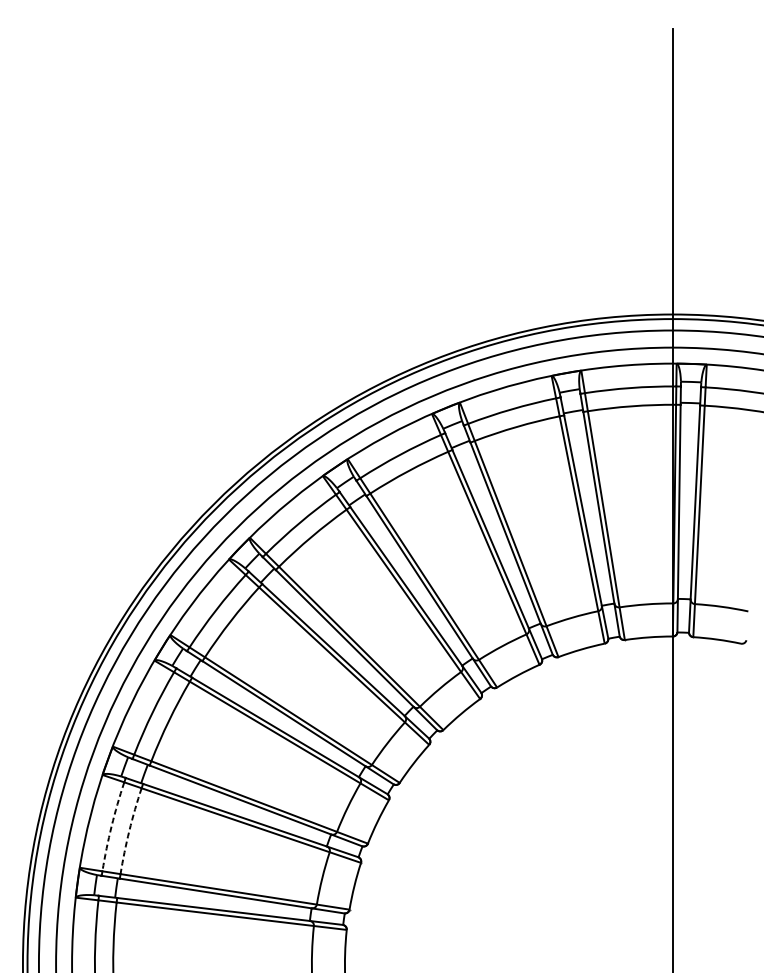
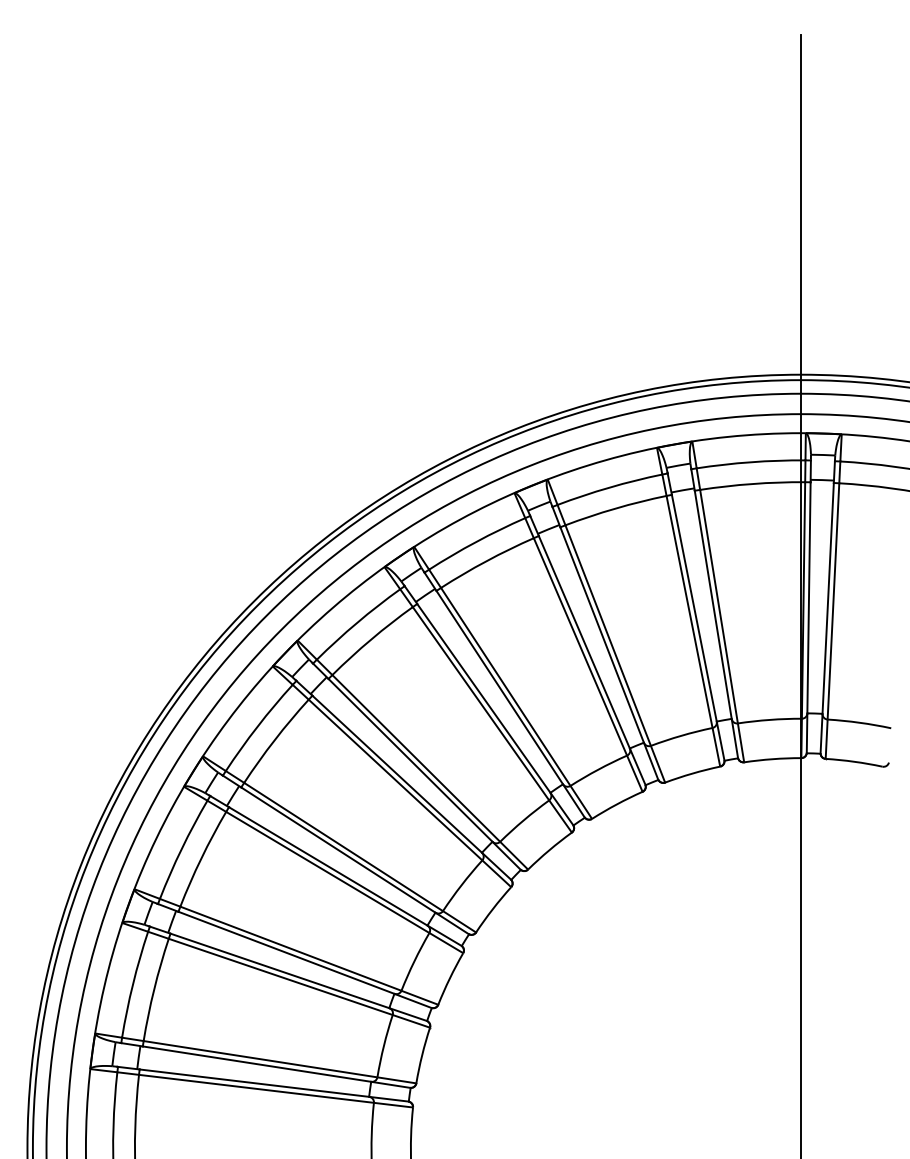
arc: (112, 826) -> (133, 984), dashed -> solid
arc: (129, 830) -> (154, 989), dashed -> solid

